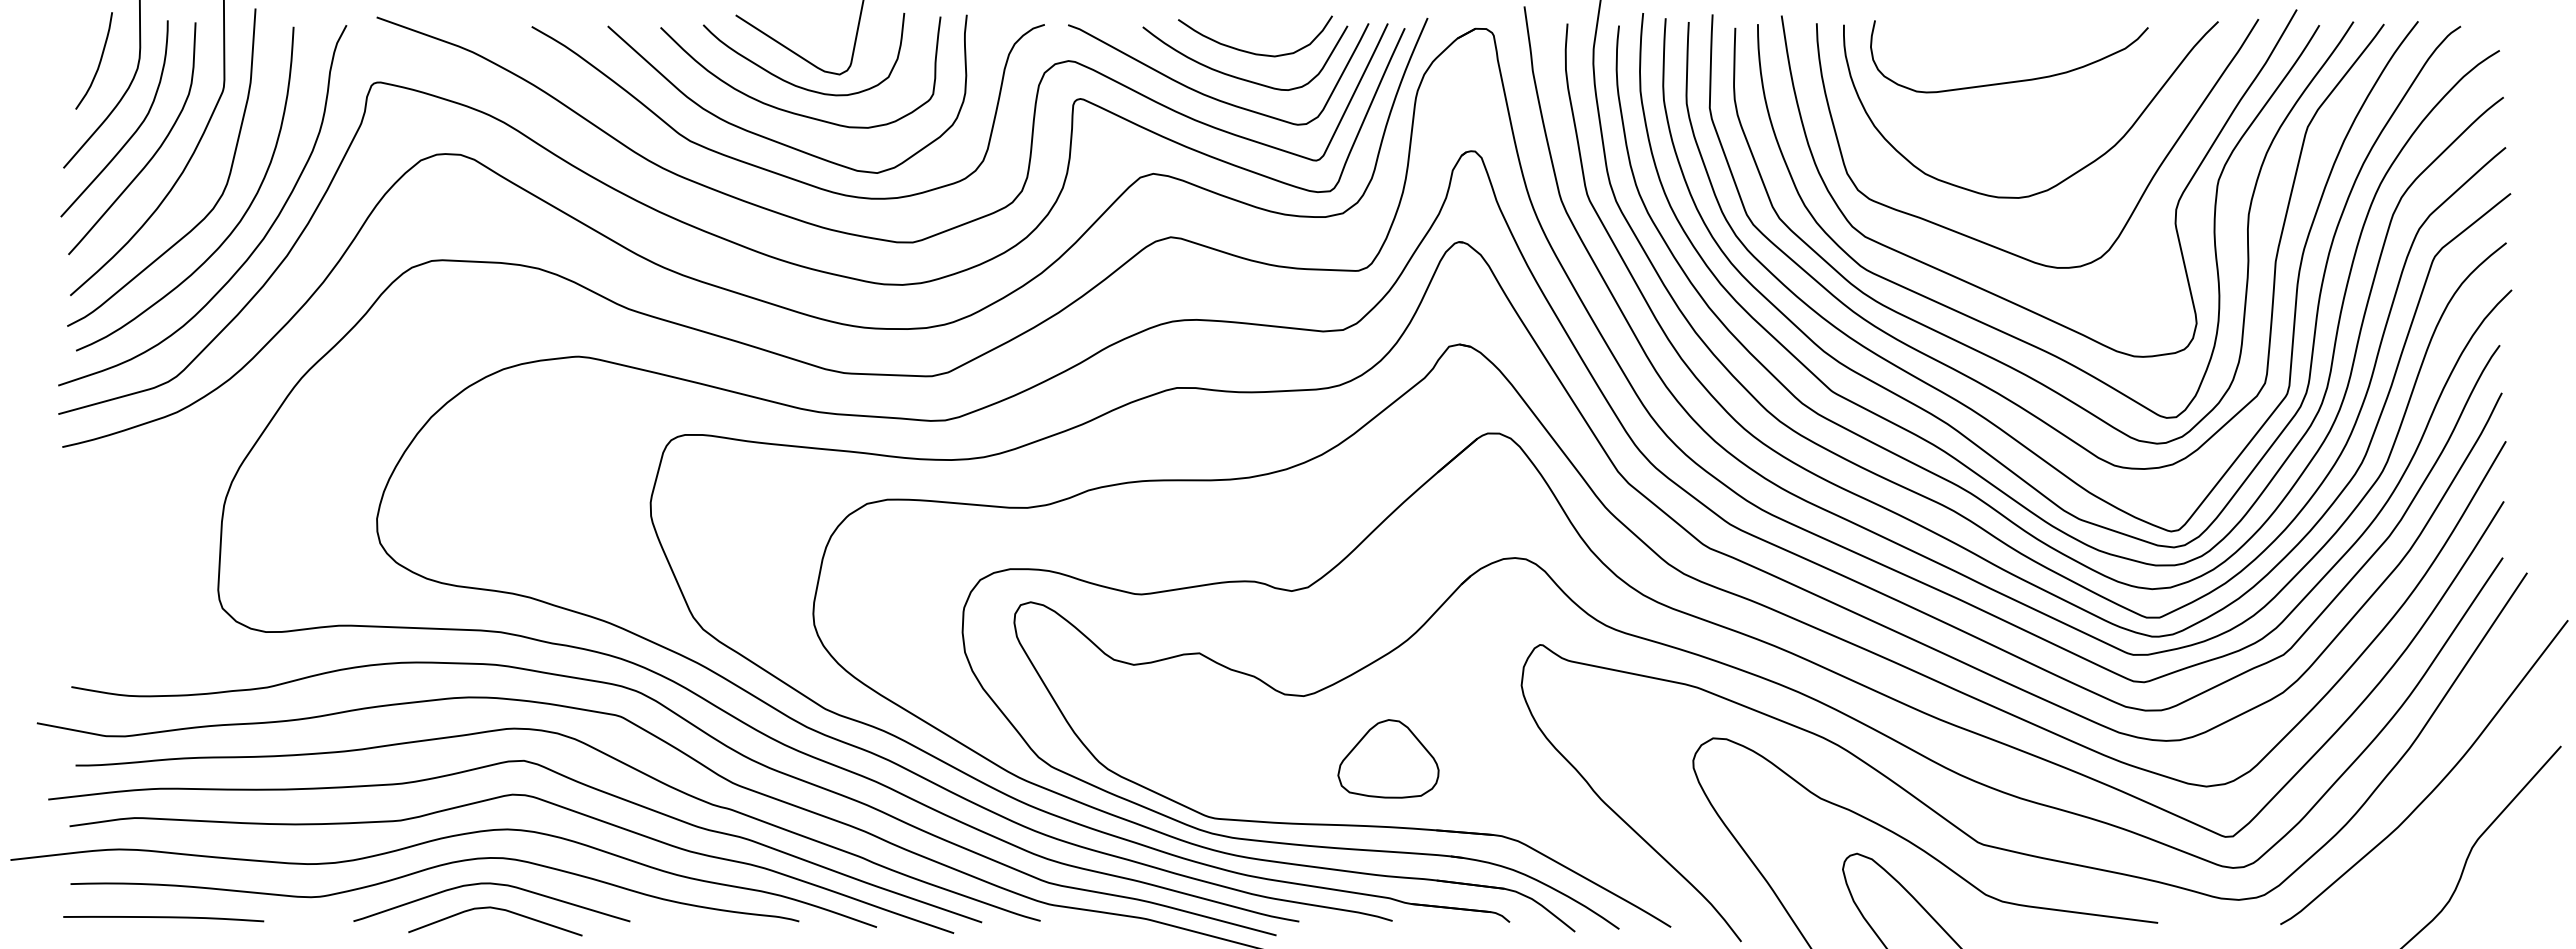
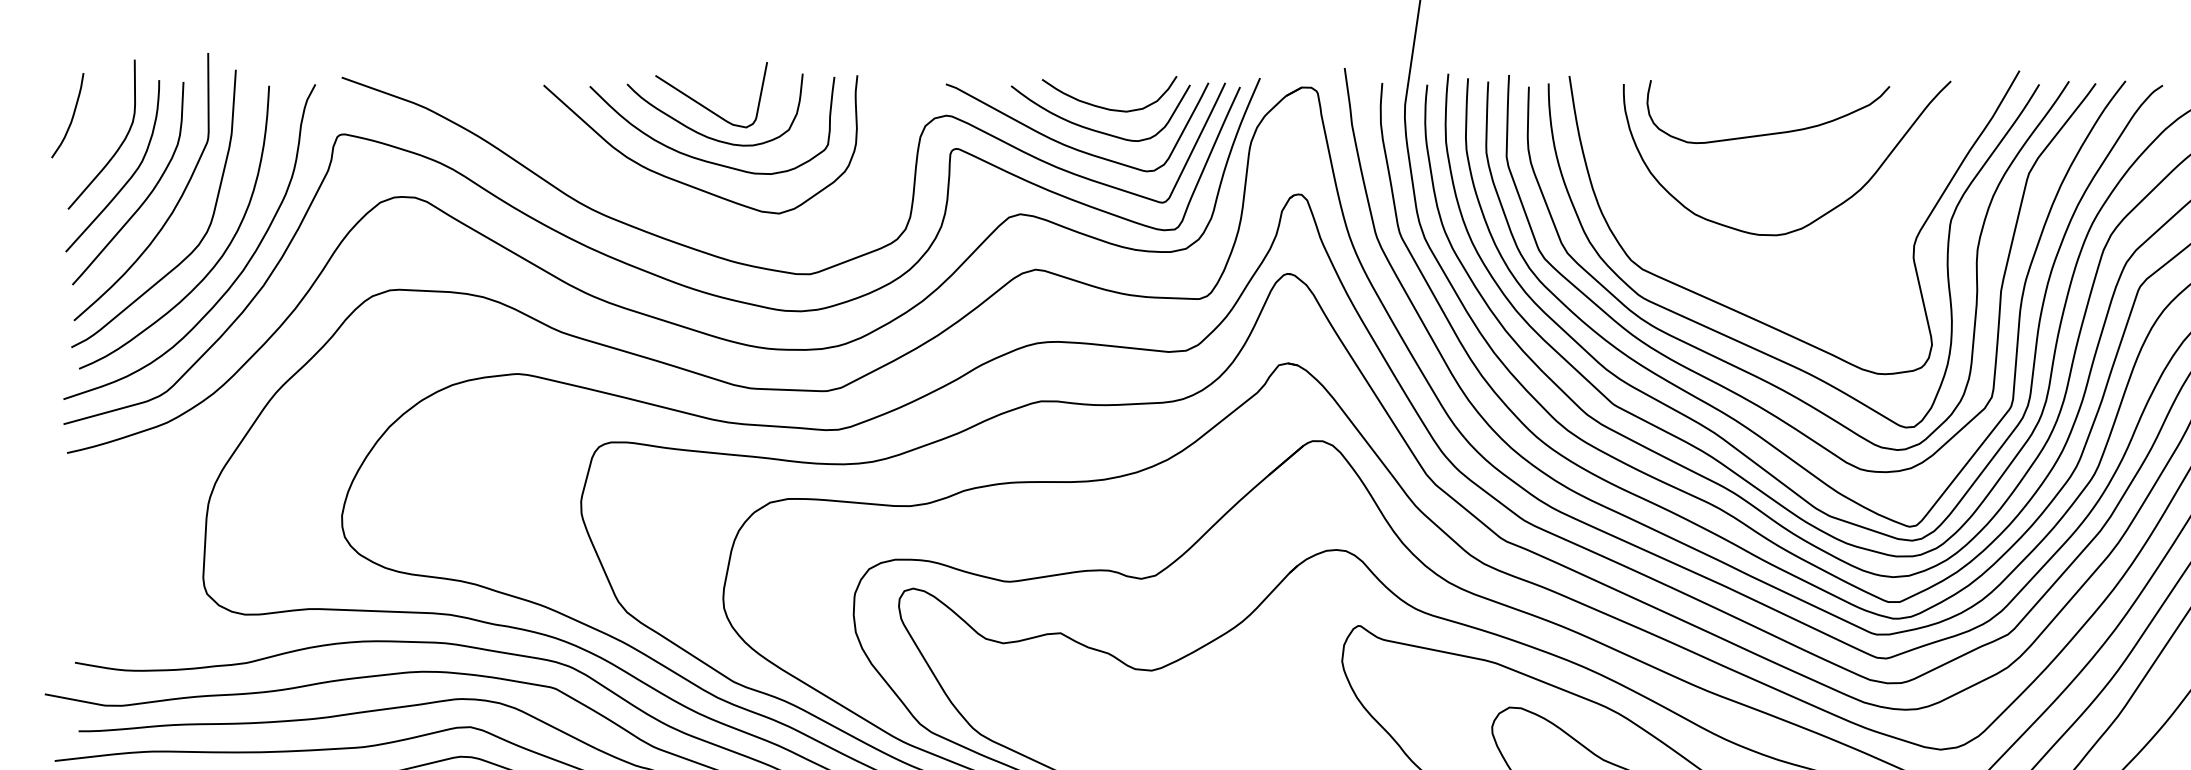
curve: (98, 63) -> (71, 117), moved
curve: (768, 169) -> (684, 210), removed
curve: (1999, 247) -> (1759, 278), removed
part: (1388, 758) -> (1225, 725), removed

